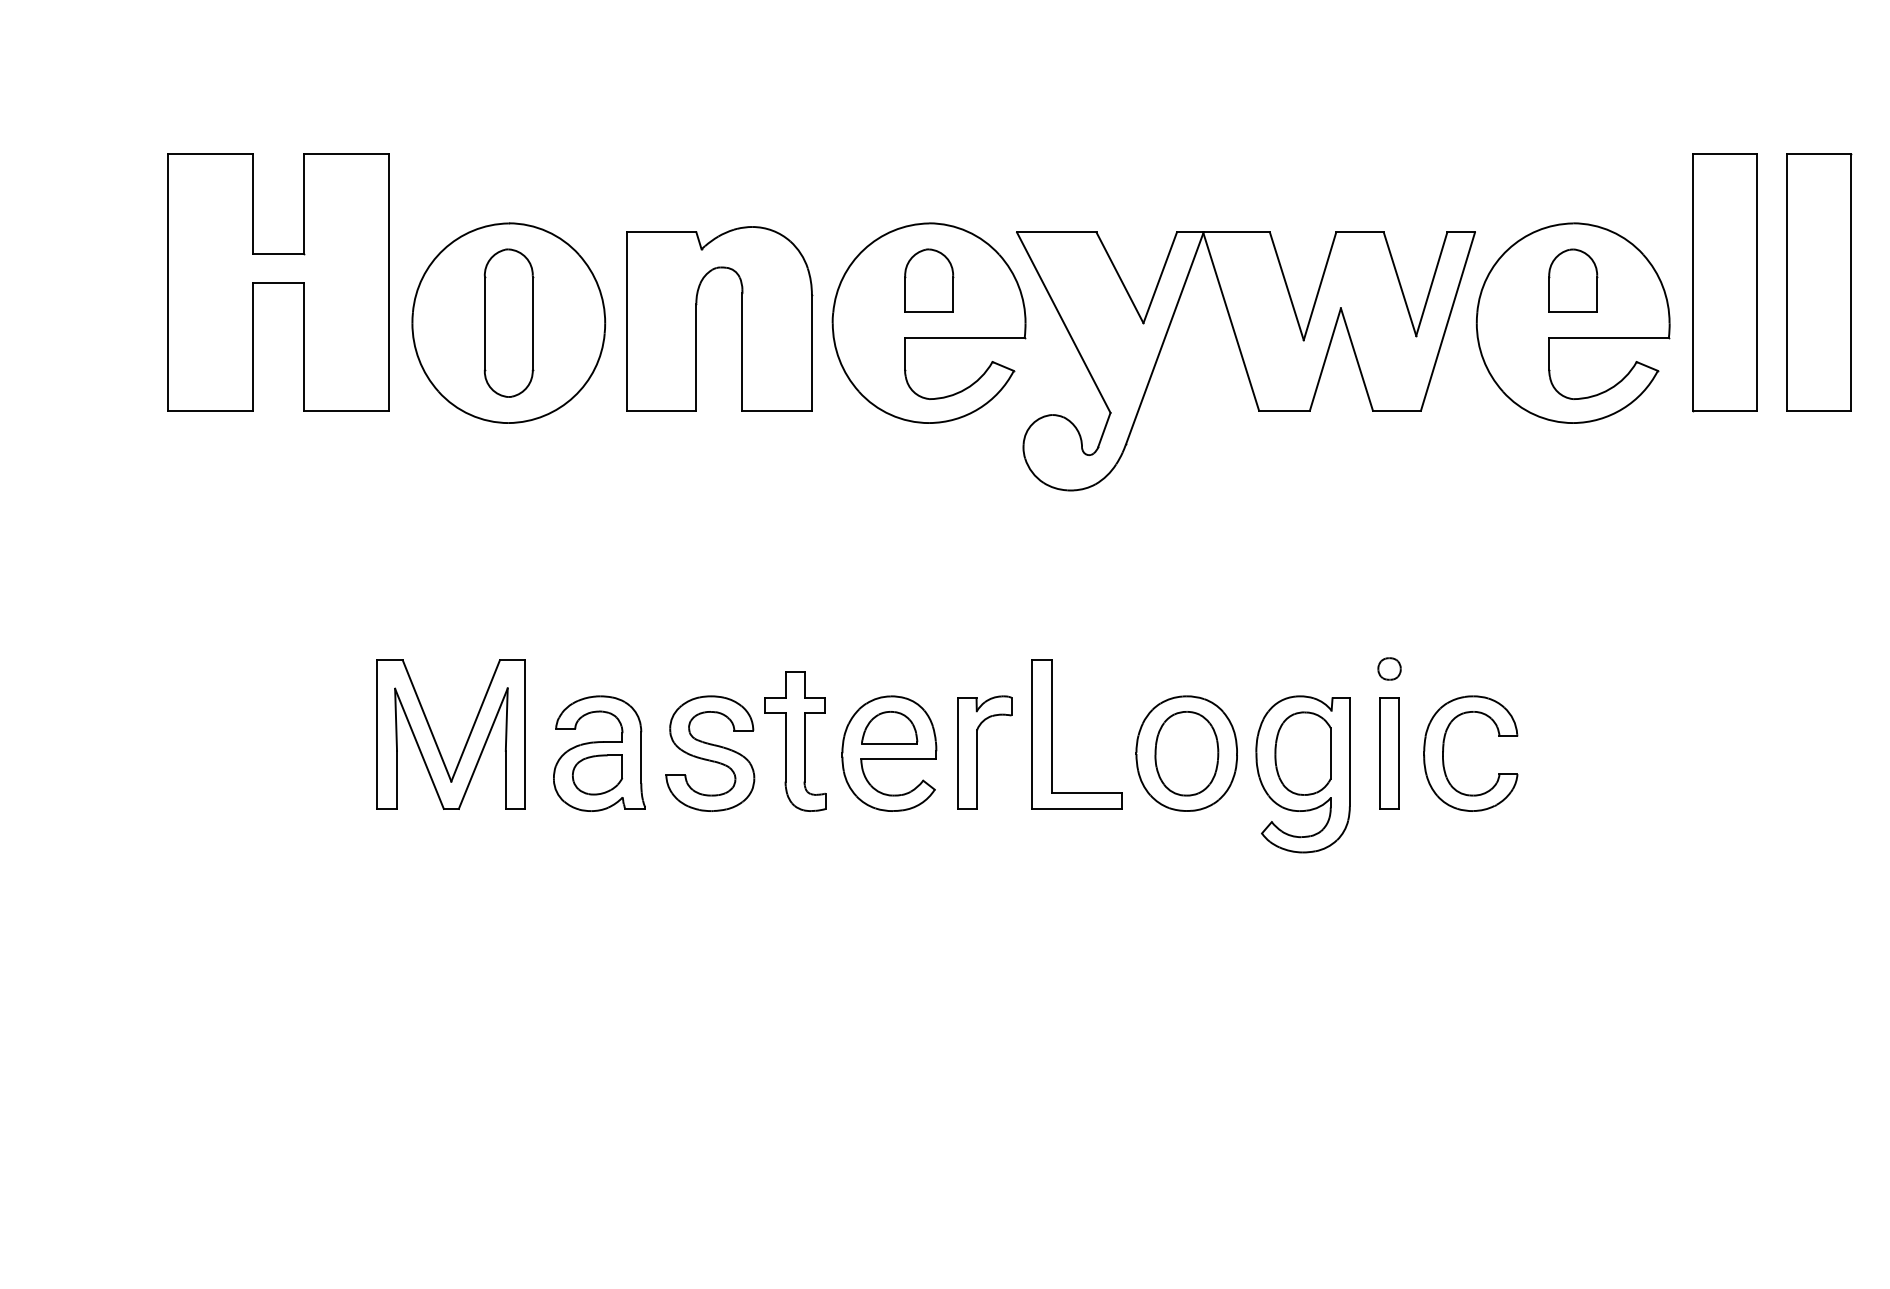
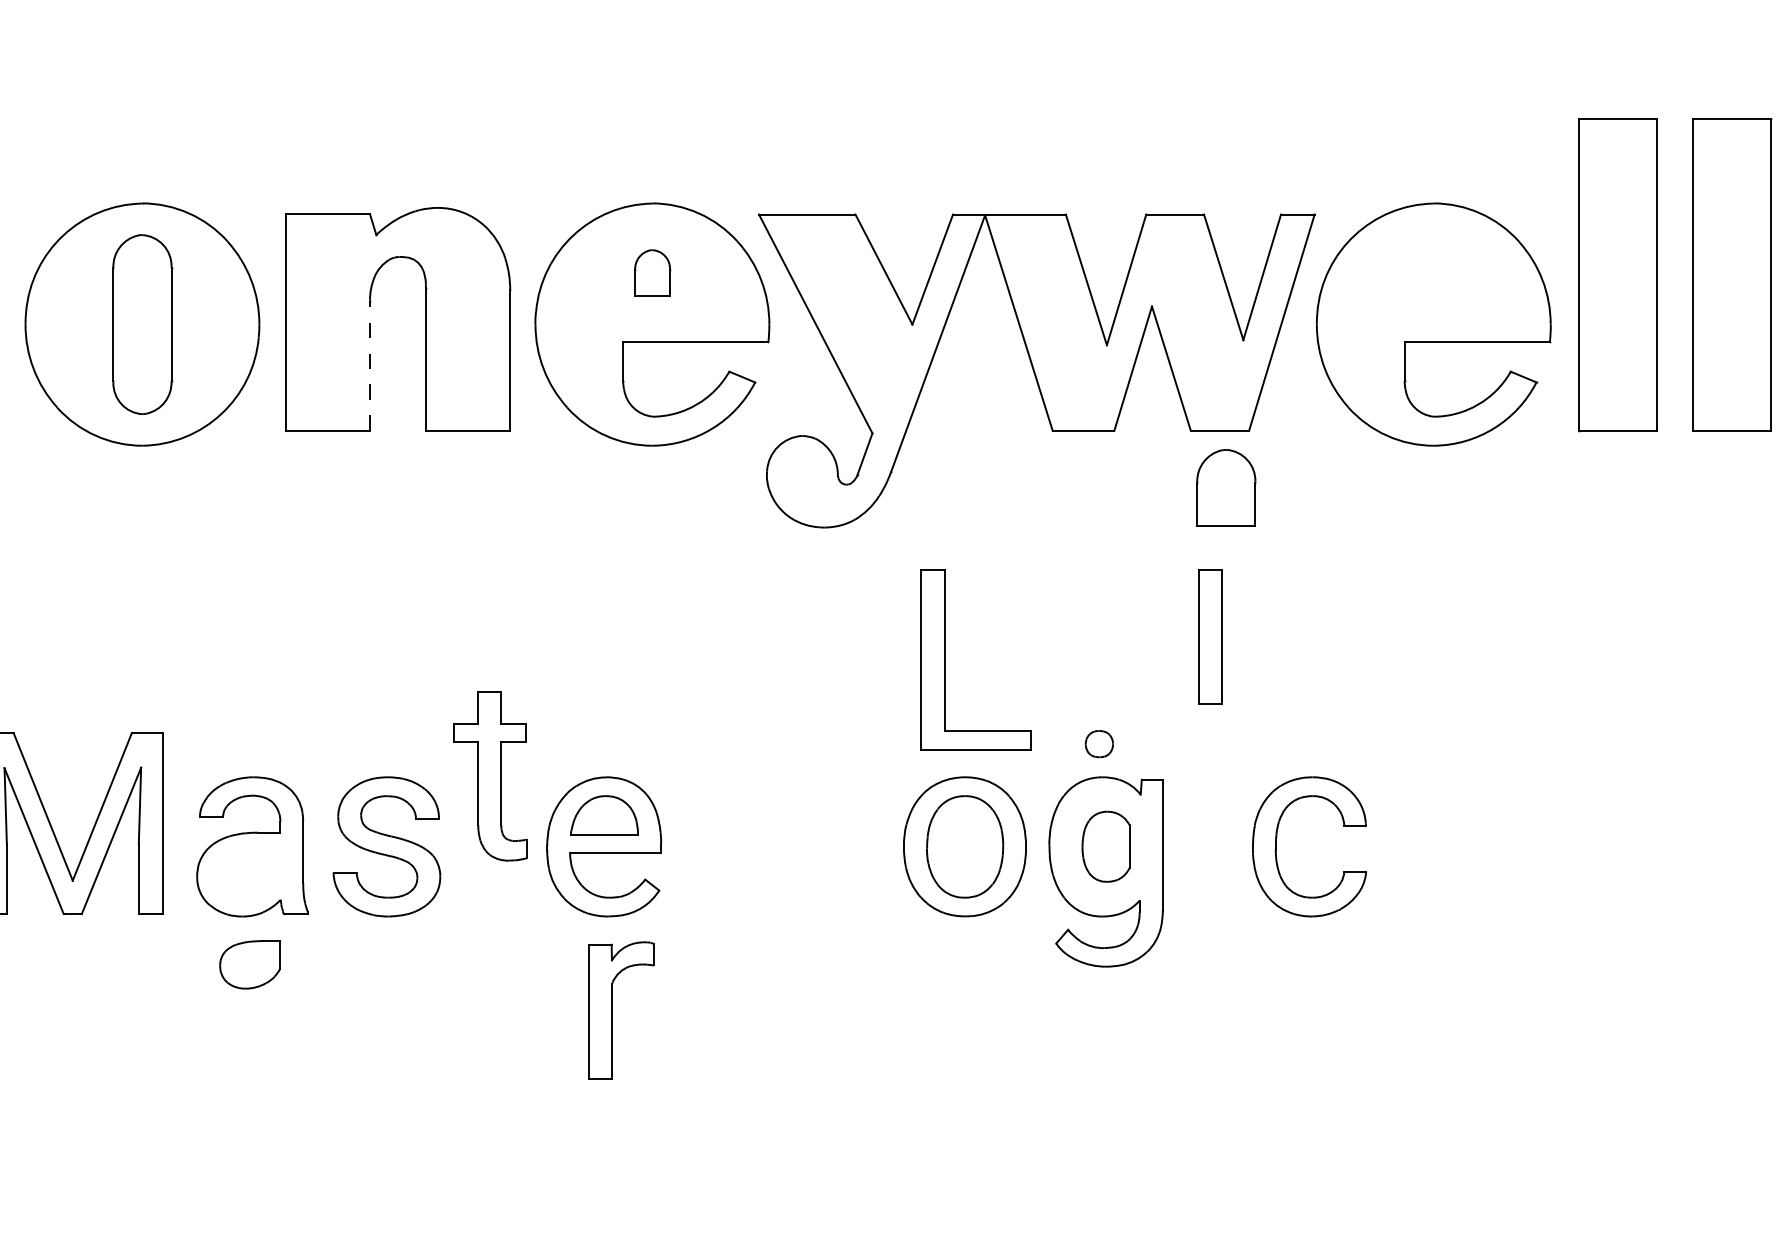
part: (929, 280) -> (652, 272), size x0.6
part: (1573, 280) -> (1226, 487), moved
line: (696, 357) -> (370, 366), solid -> dashed
part: (1389, 668) -> (1099, 743), moved
part: (1052, 734) -> (946, 659), moved
part: (795, 741) -> (490, 776), moved
part: (977, 752) -> (612, 1010), moved
part: (1302, 753) -> (1105, 846), size x0.7
part: (1389, 753) -> (1210, 636), moved
part: (597, 774) -> (250, 964), moved

